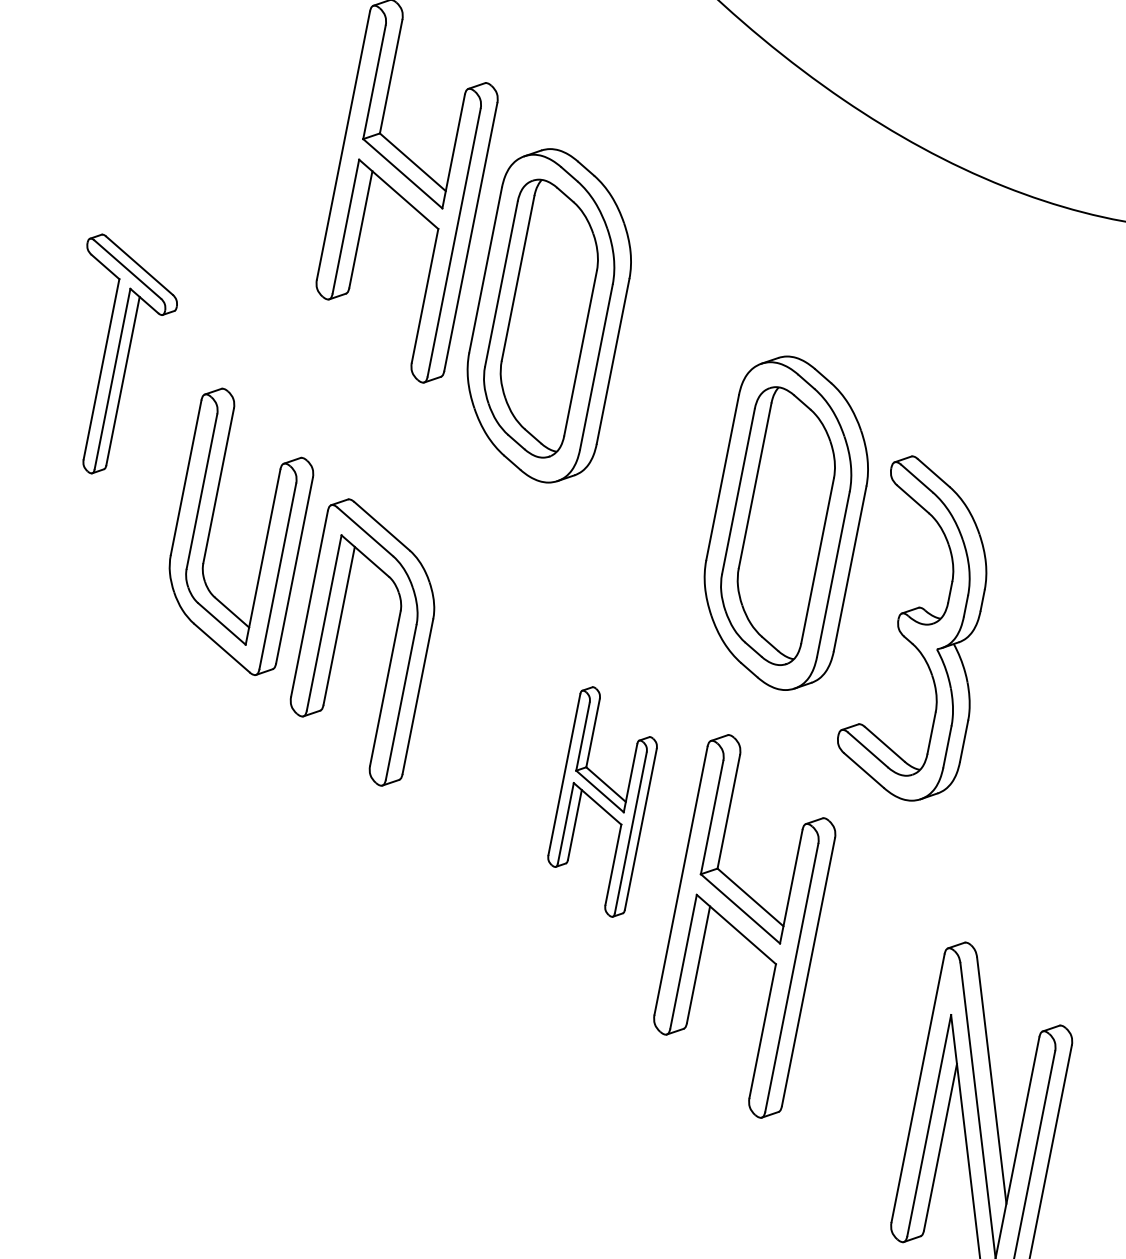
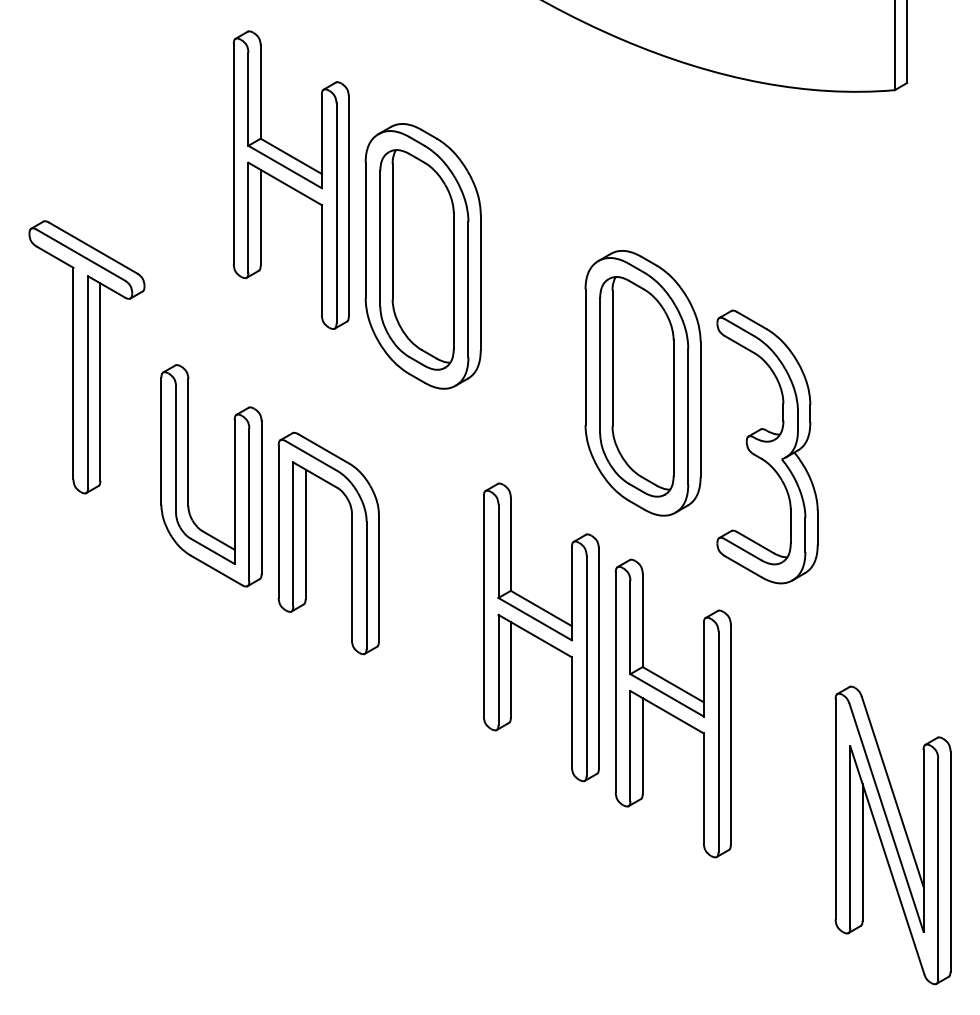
part: (115, 357) -> (86, 357), size x1.43
part: (602, 802) -> (541, 632), size x1.67

